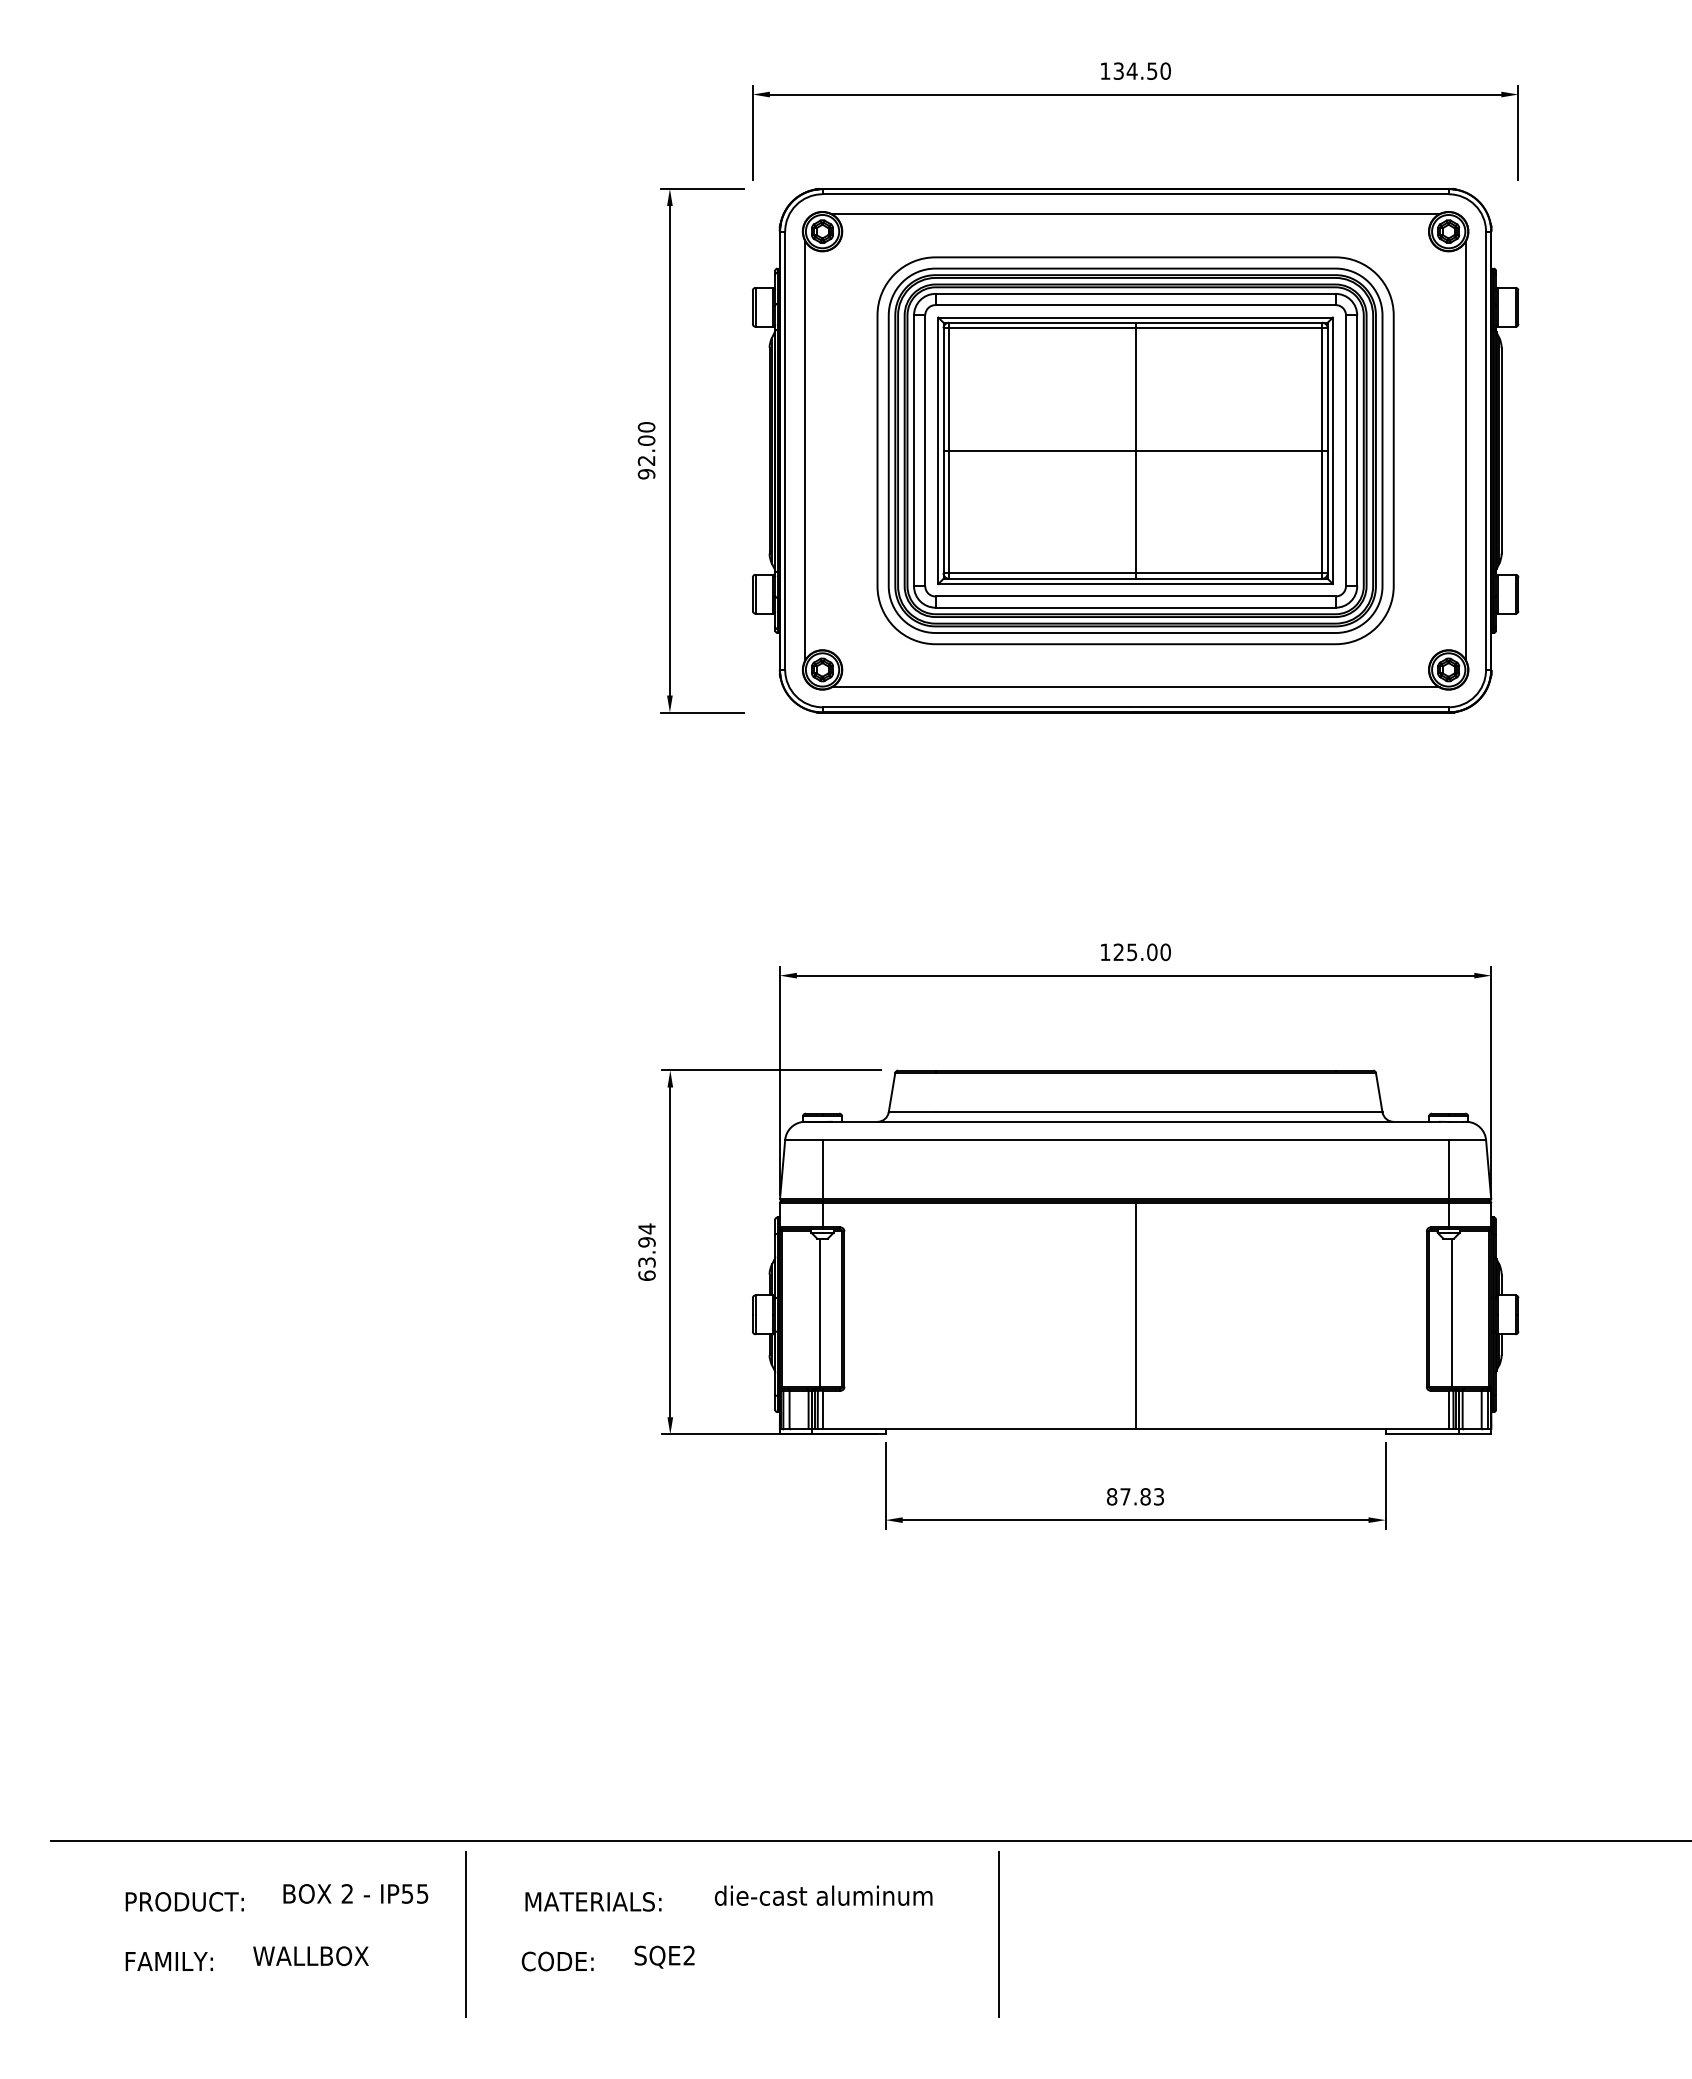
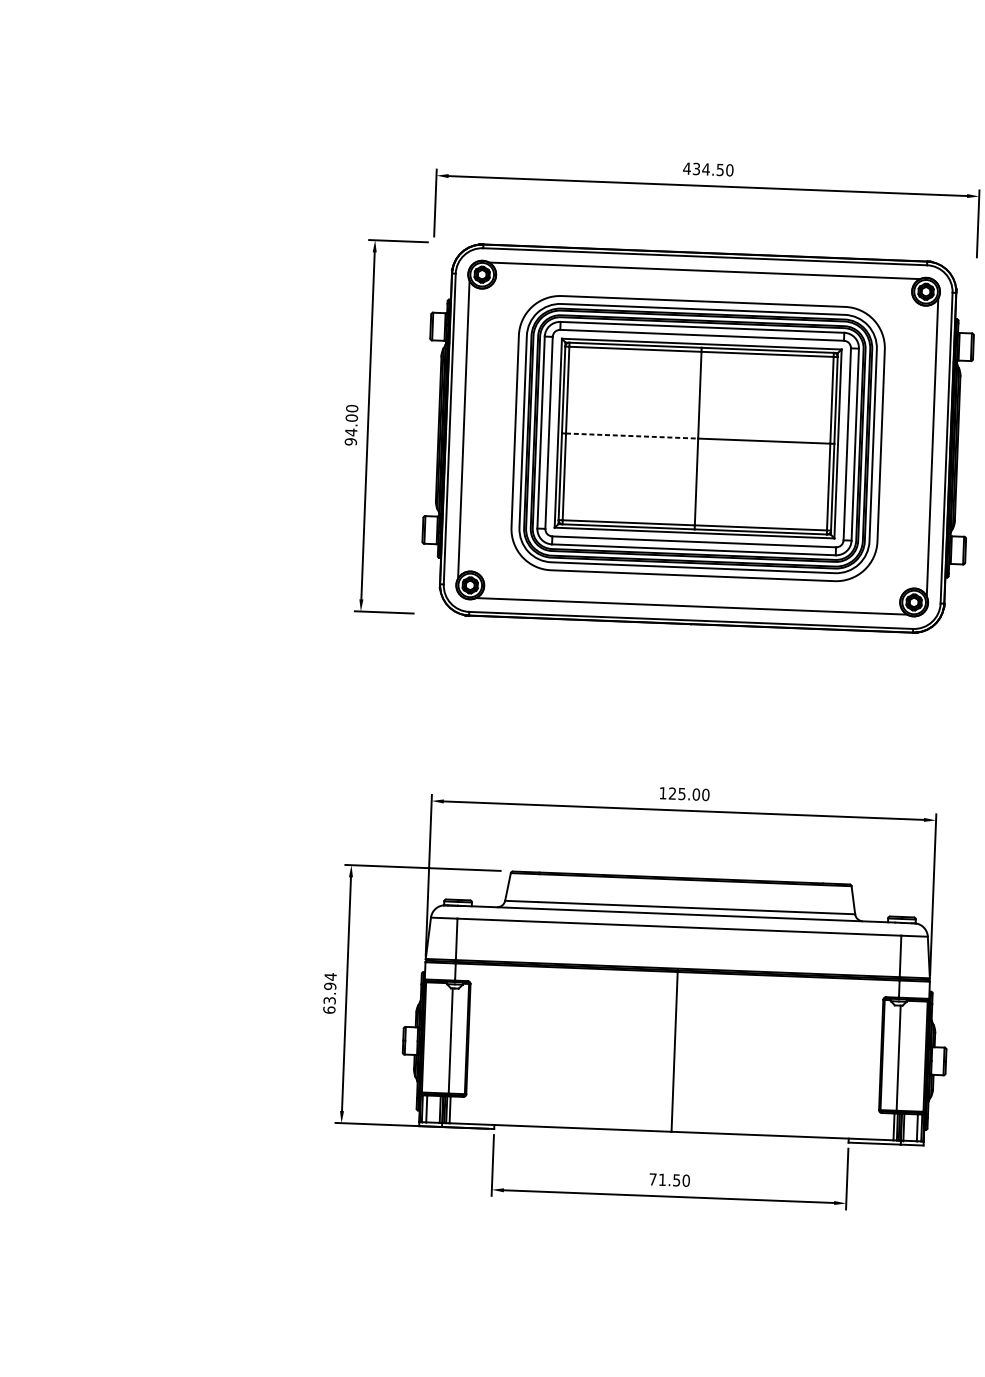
text: (1104, 70) -> (686, 168), 134.50 -> 434.50
line: (1042, 450) -> (632, 435), solid -> dashed
text: (646, 460) -> (351, 432), 92.00 -> 94.00
text: (1135, 1496) -> (669, 1179), 87.83 -> 71.50

